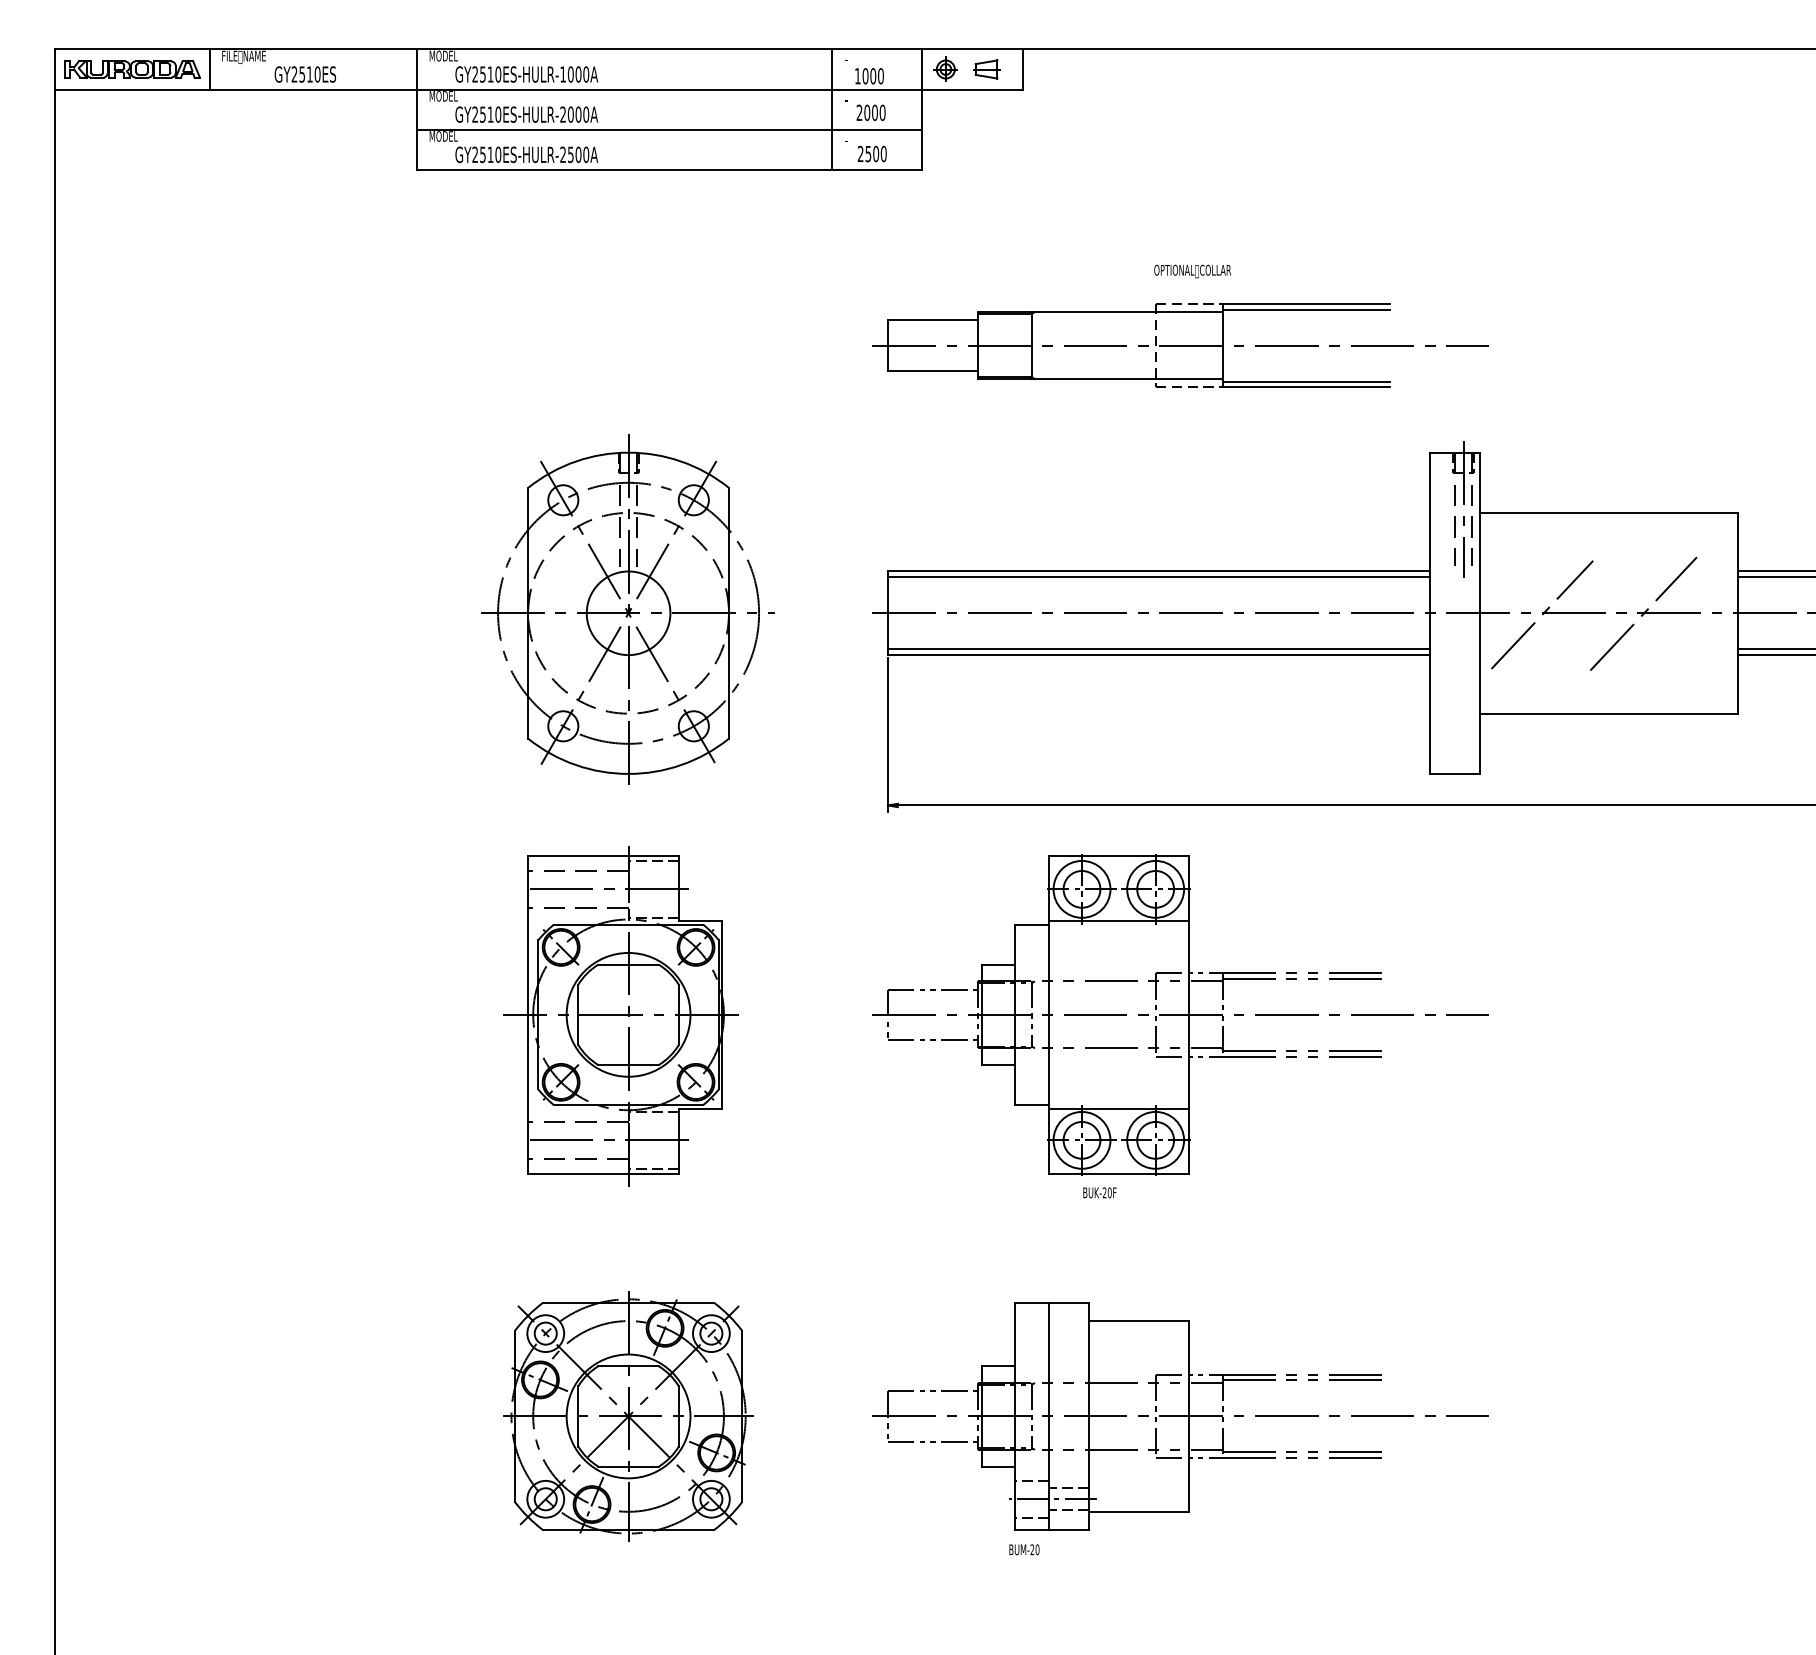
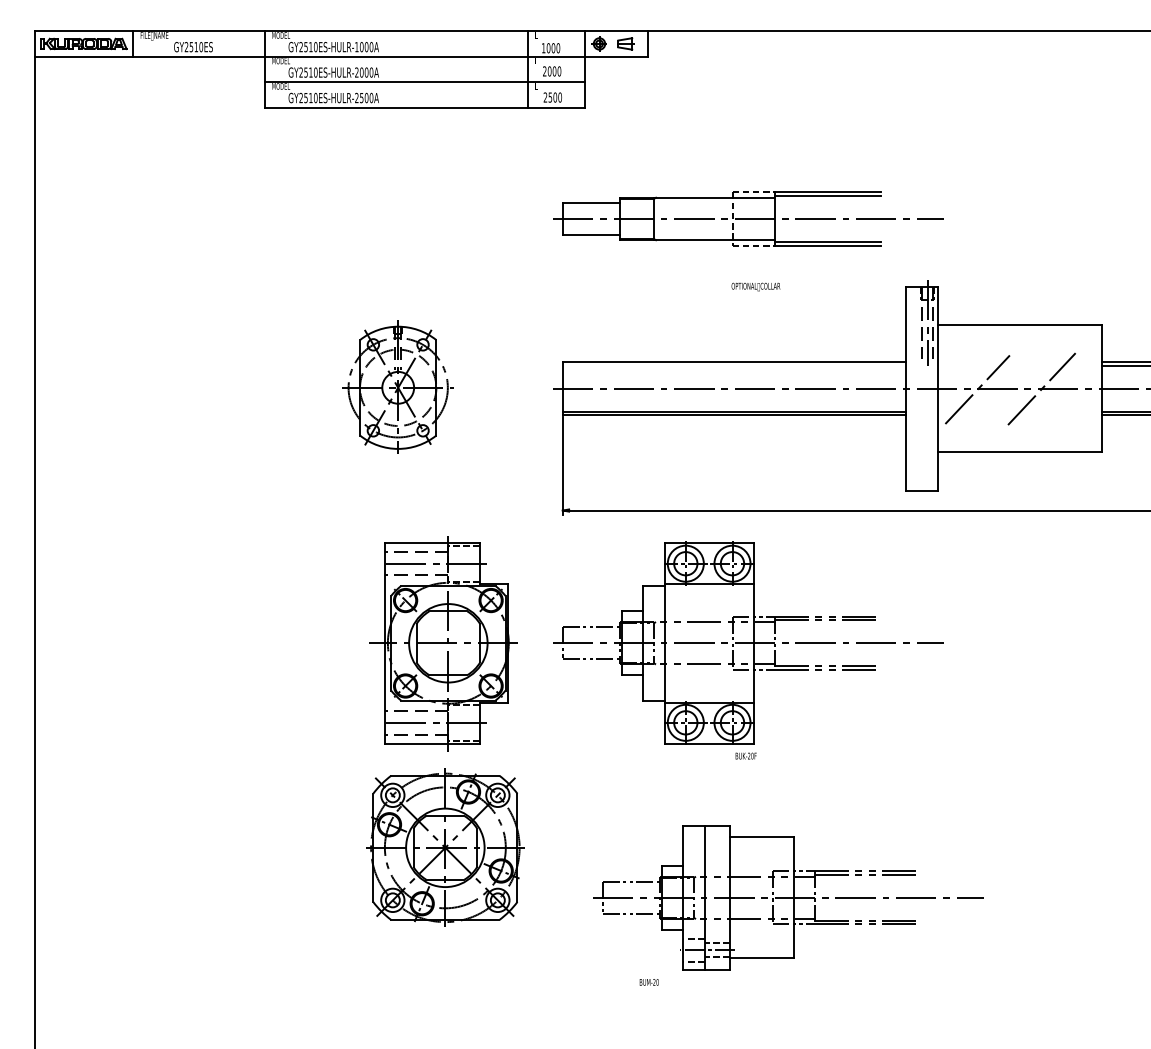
text: (1191, 270) -> (755, 286), moved
line: (1158, 576) -> (734, 365), removed
part: (627, 609) -> (397, 386), size x0.6
part: (620, 1015) -> (443, 643), moved
text: (1098, 1191) -> (745, 755), moved
part: (628, 1415) -> (445, 847), moved
part: (1180, 1415) -> (788, 897), moved

